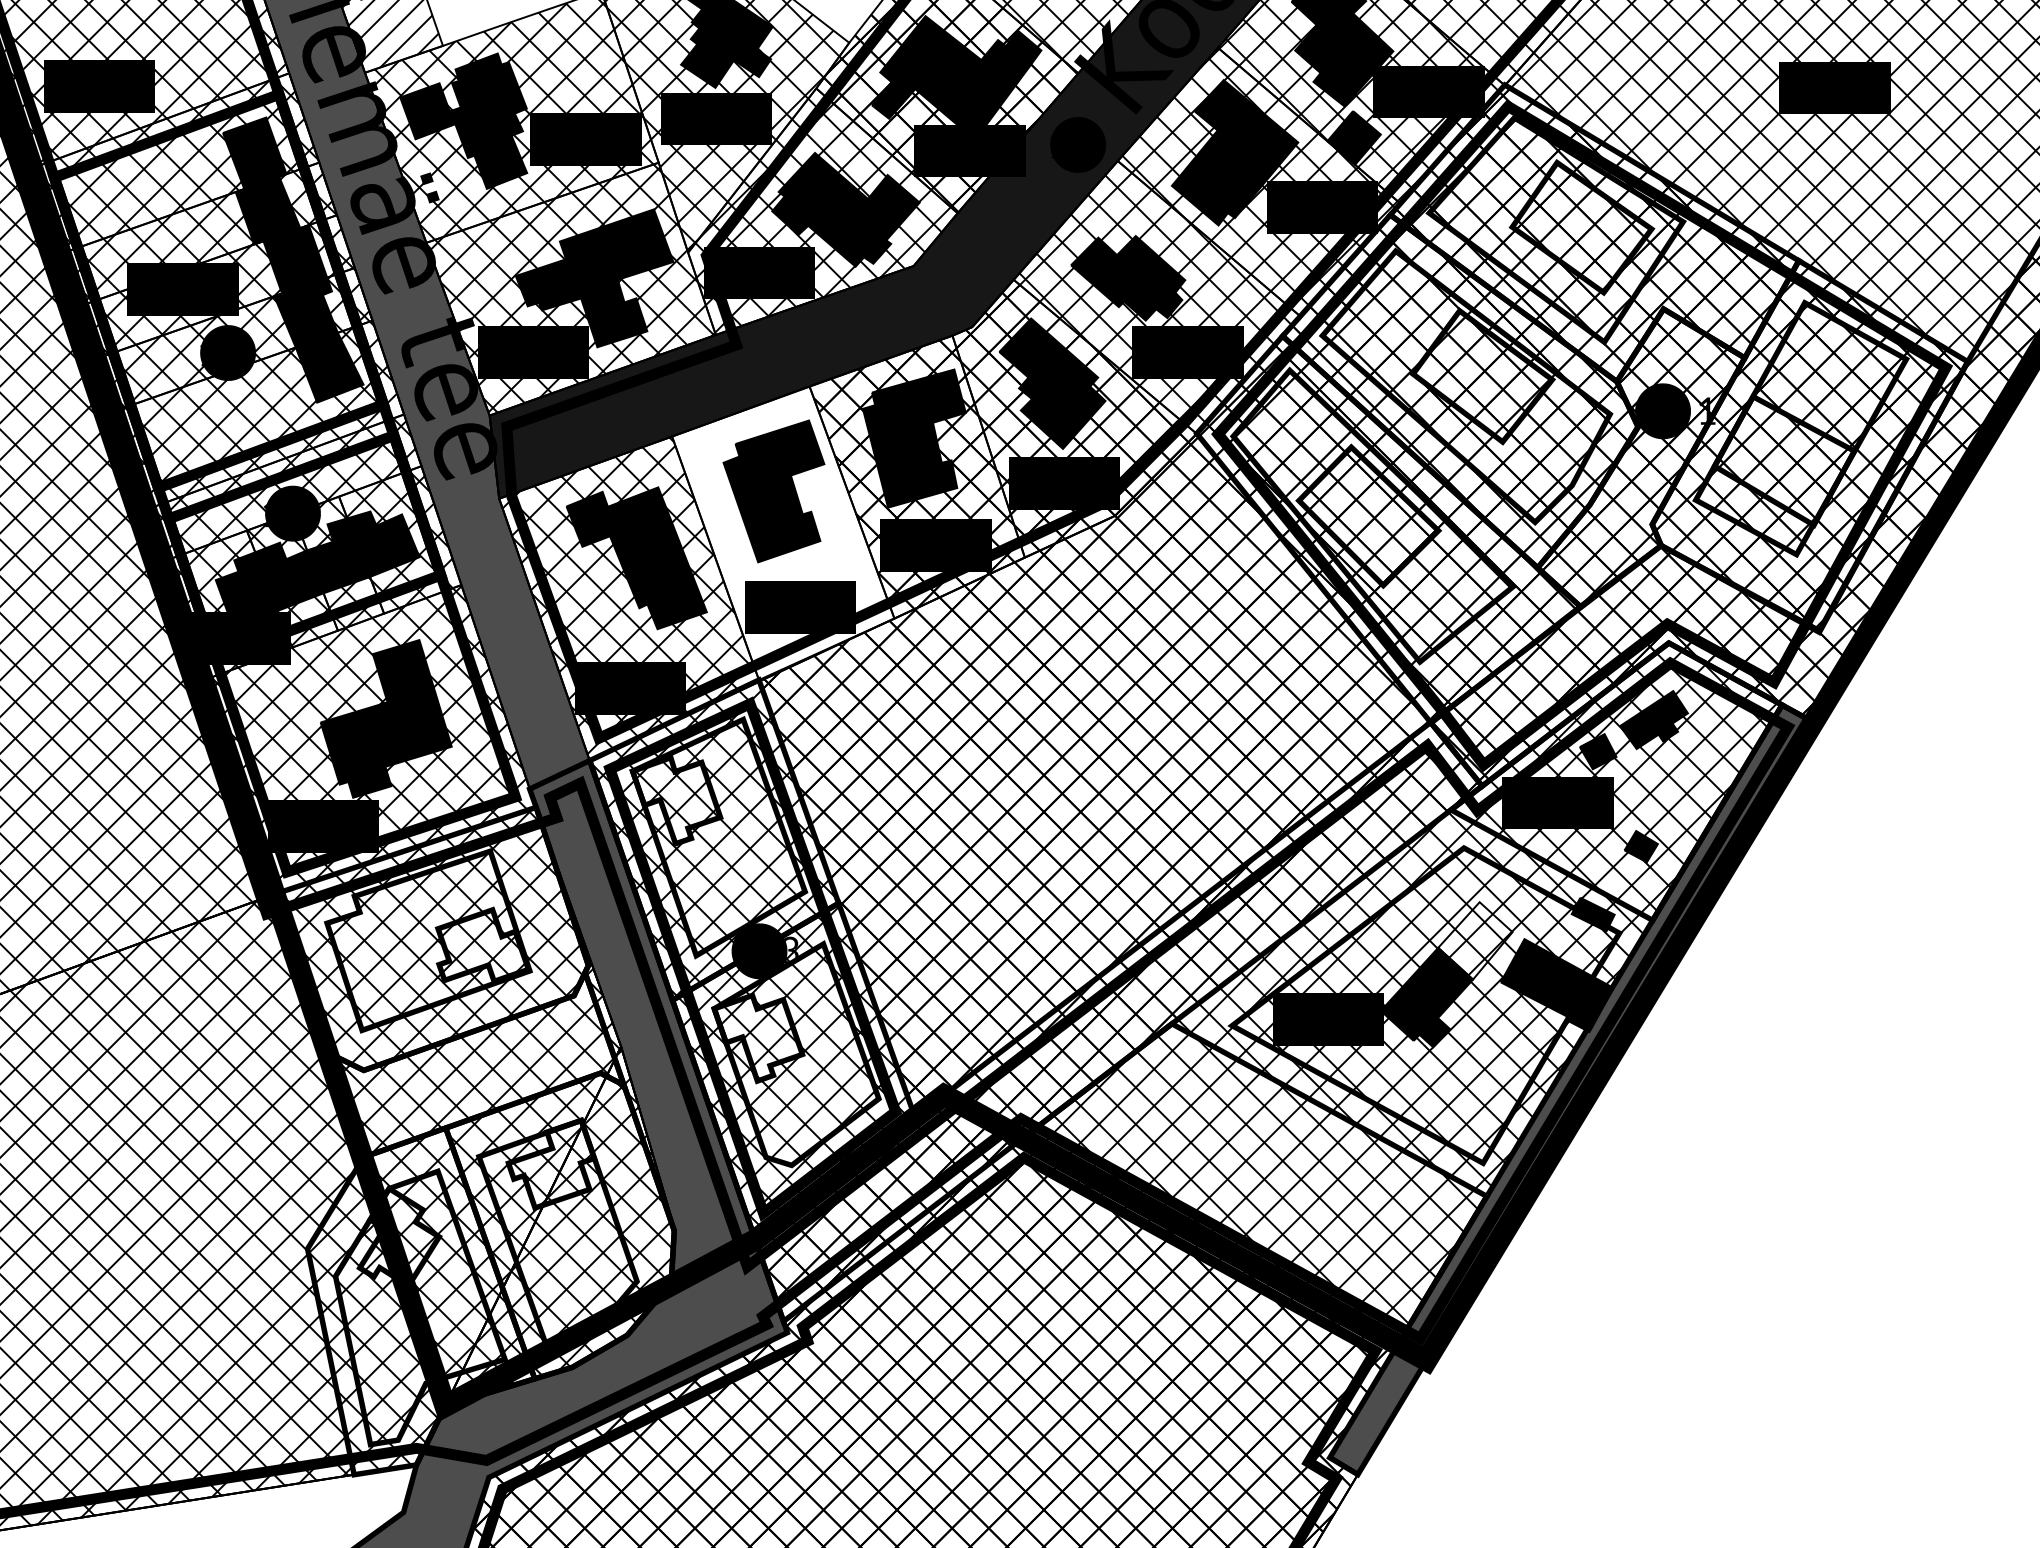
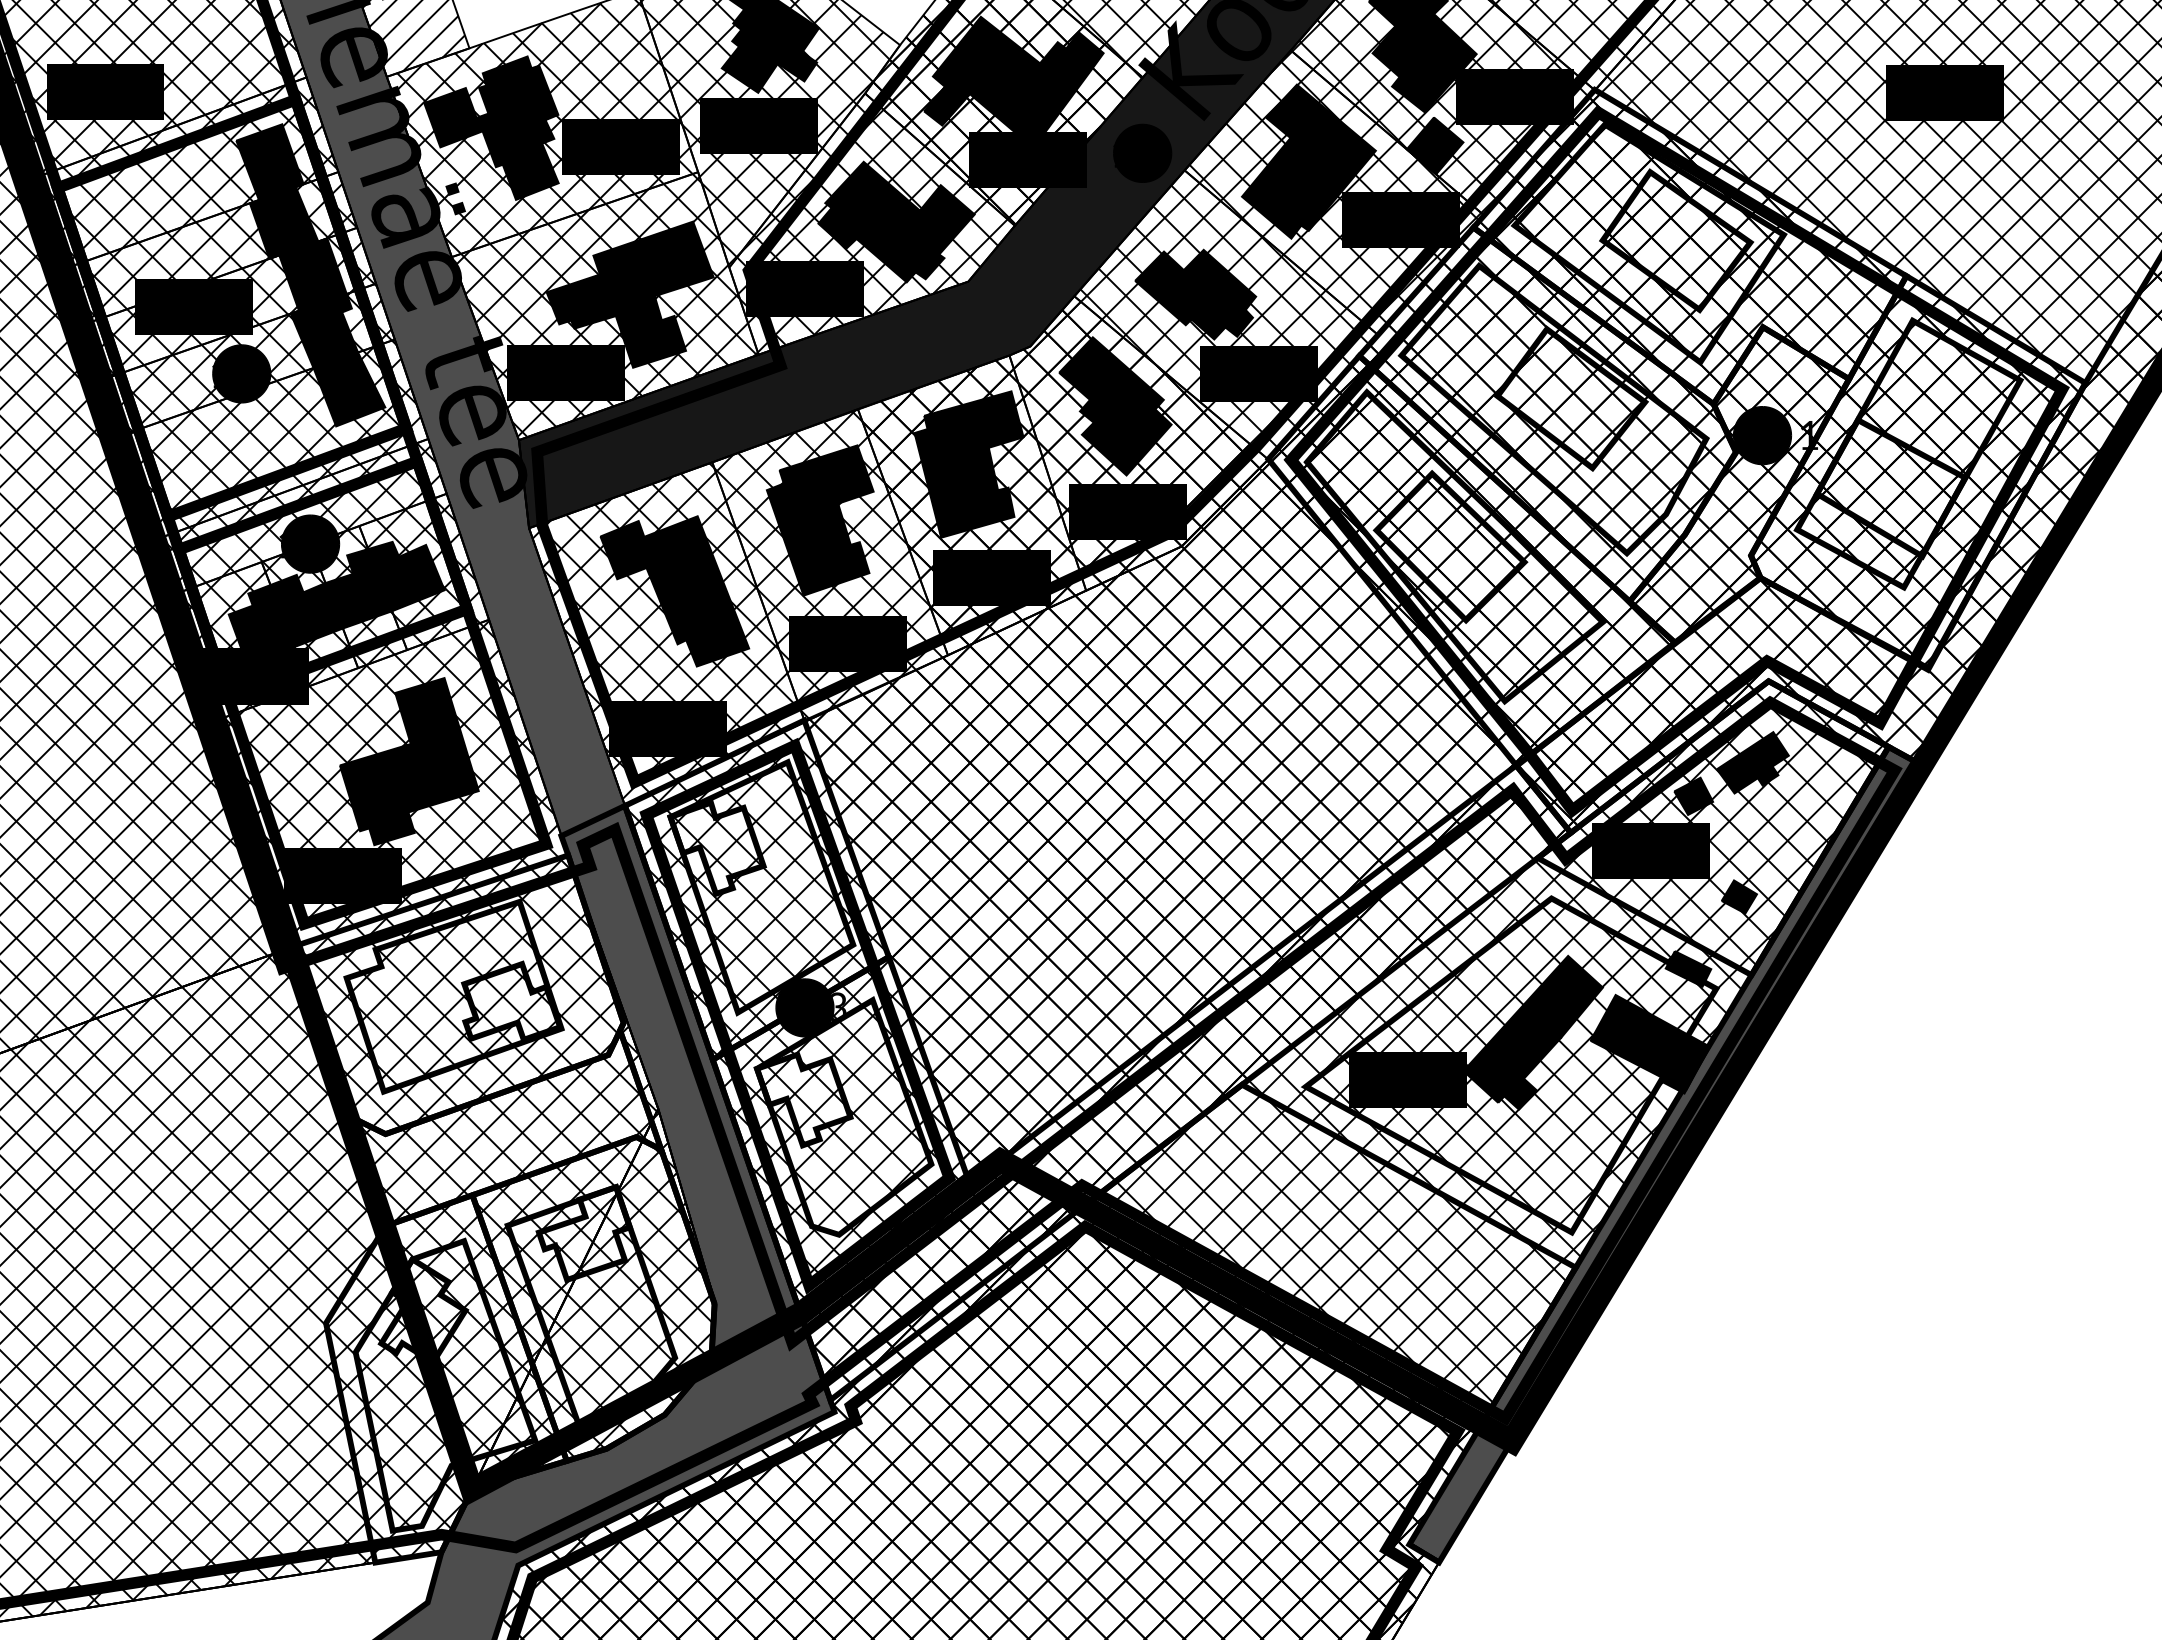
hatch: (781, 532) -> (828, 564), added
fill: (1475, 940) -> (1563, 996), added

